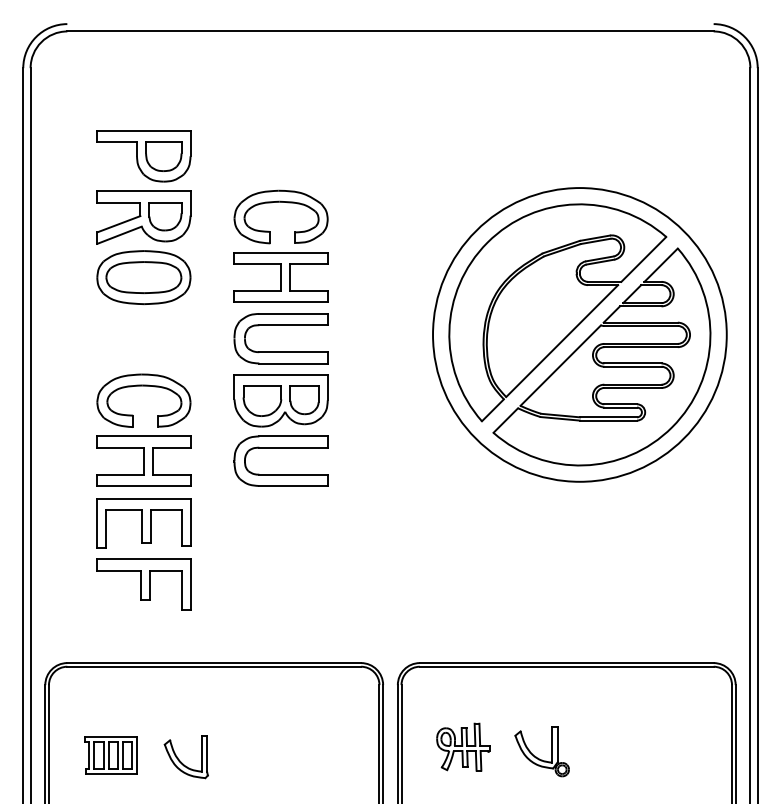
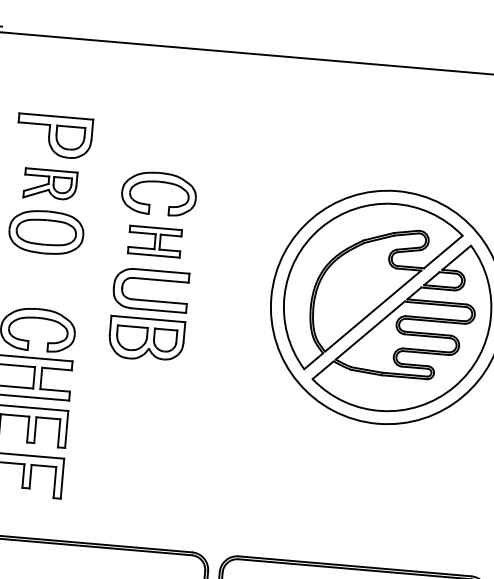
part: (143, 217) -> (50, 184), size x0.7
part: (280, 277) -> (154, 241), size x0.7
part: (280, 448) -> (142, 377), removed

